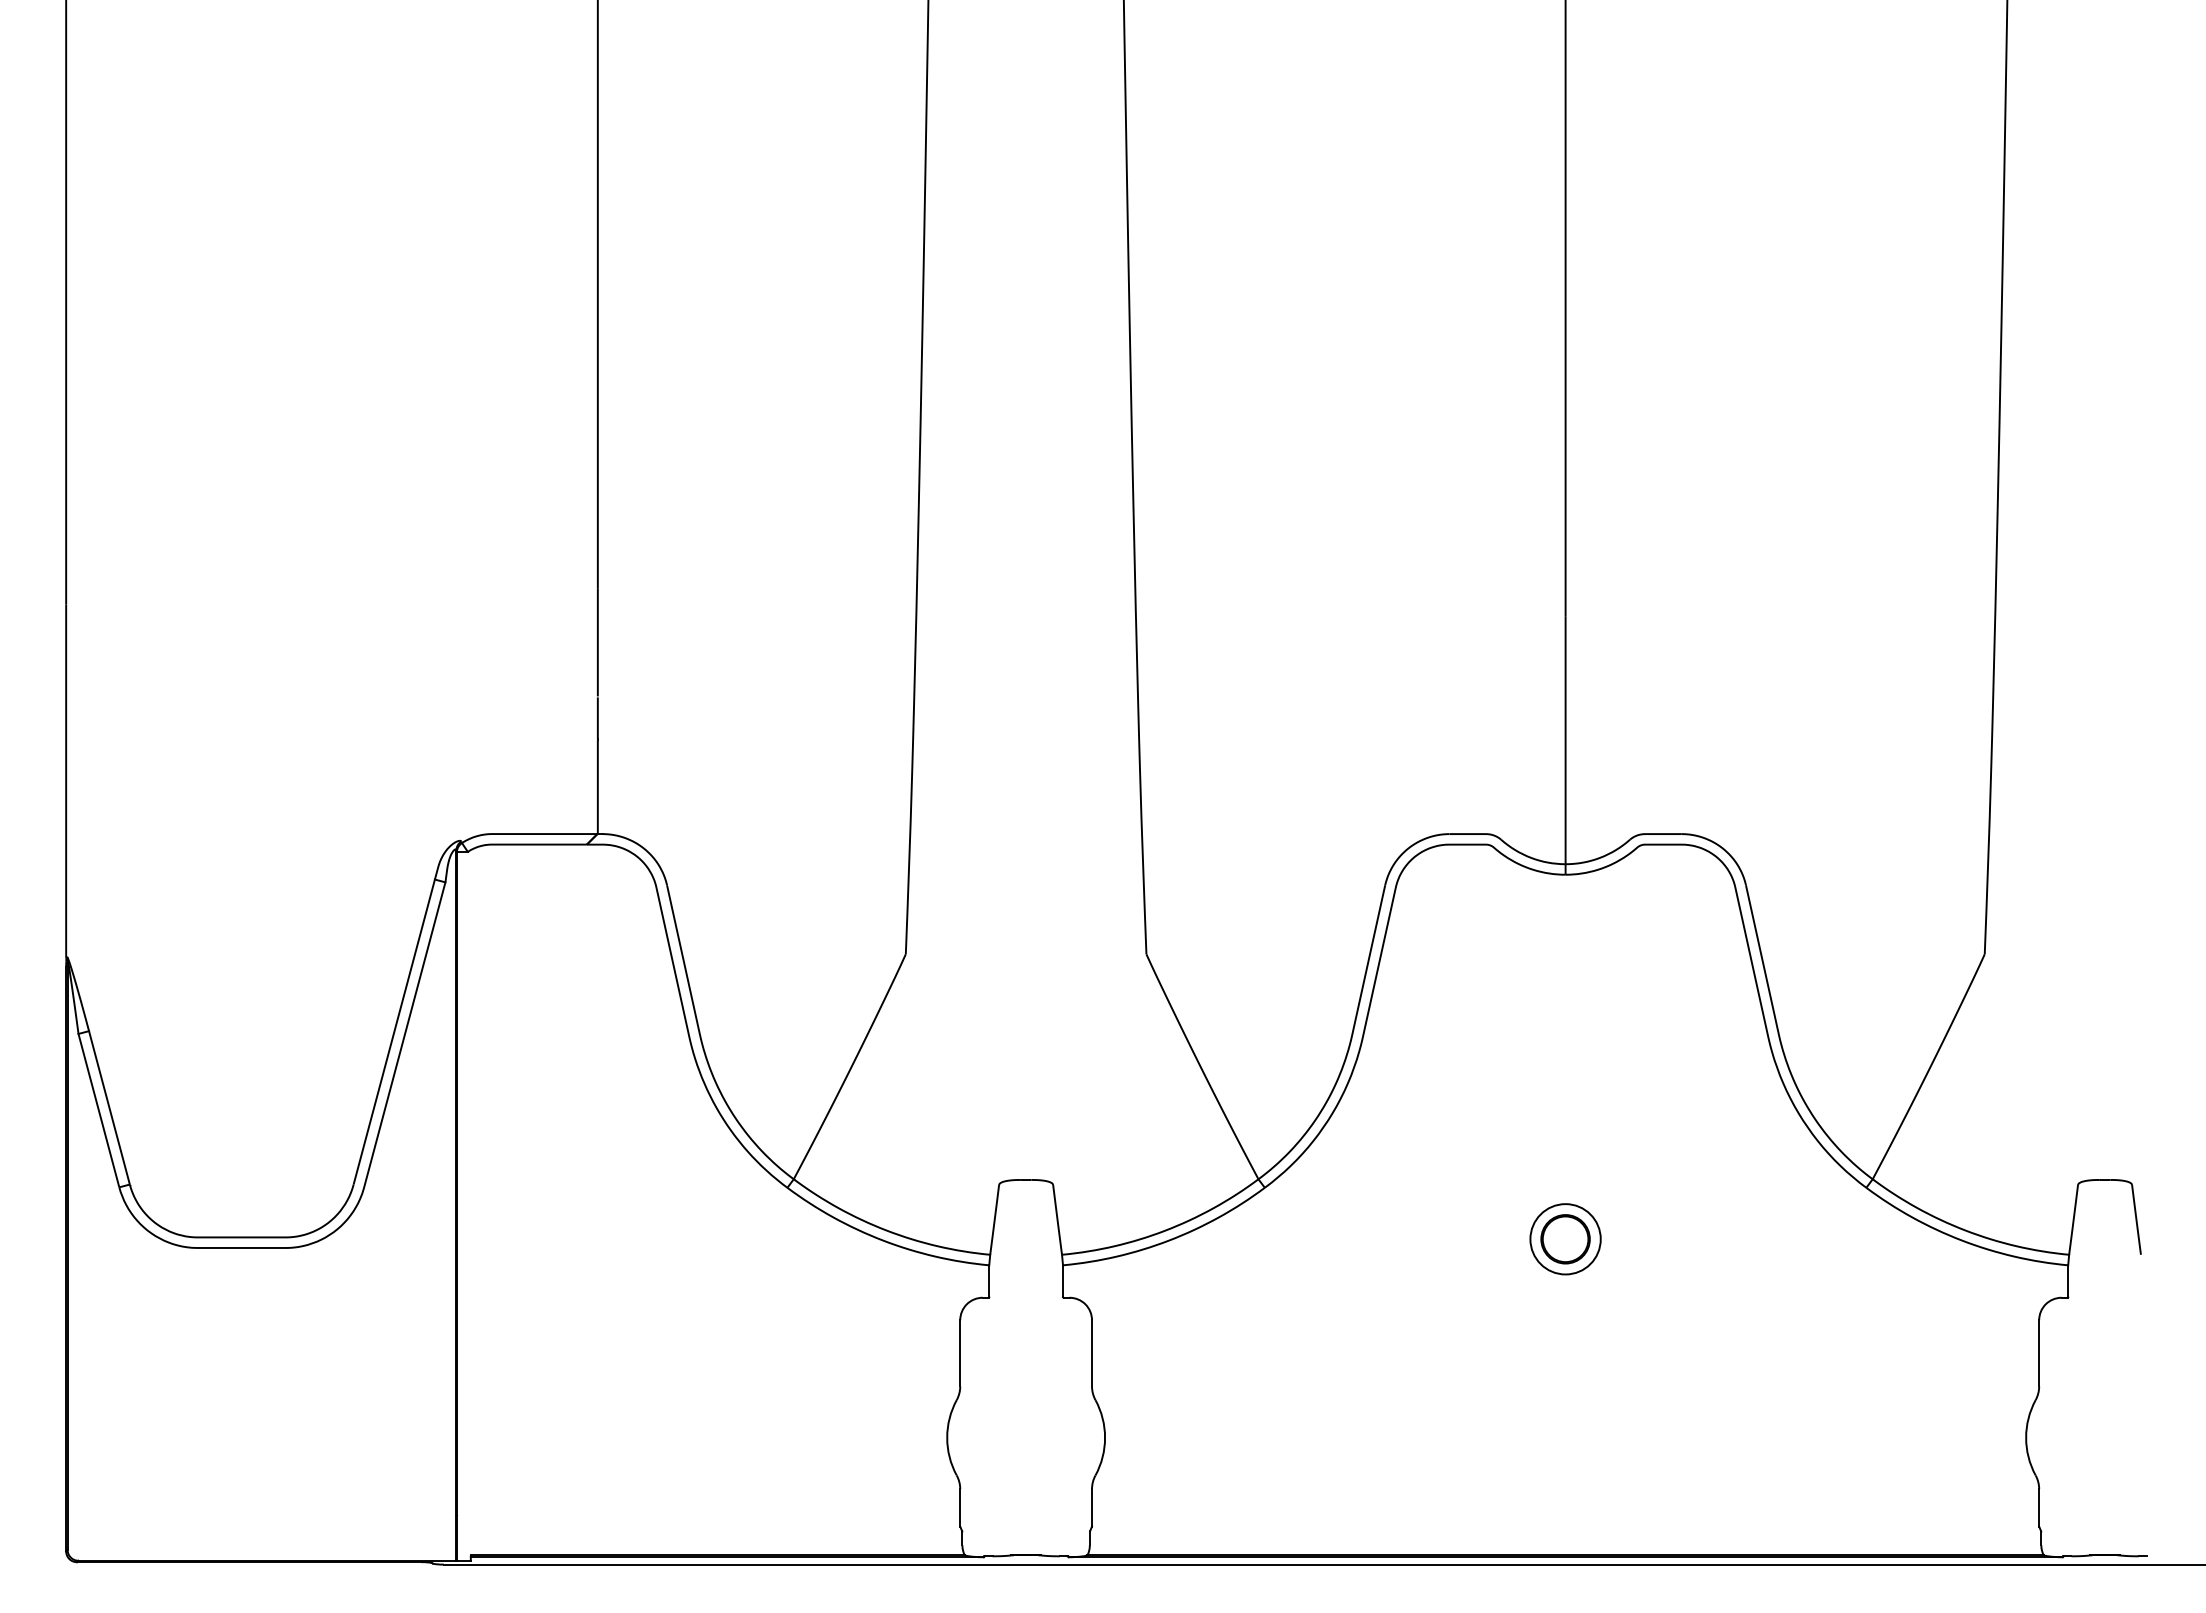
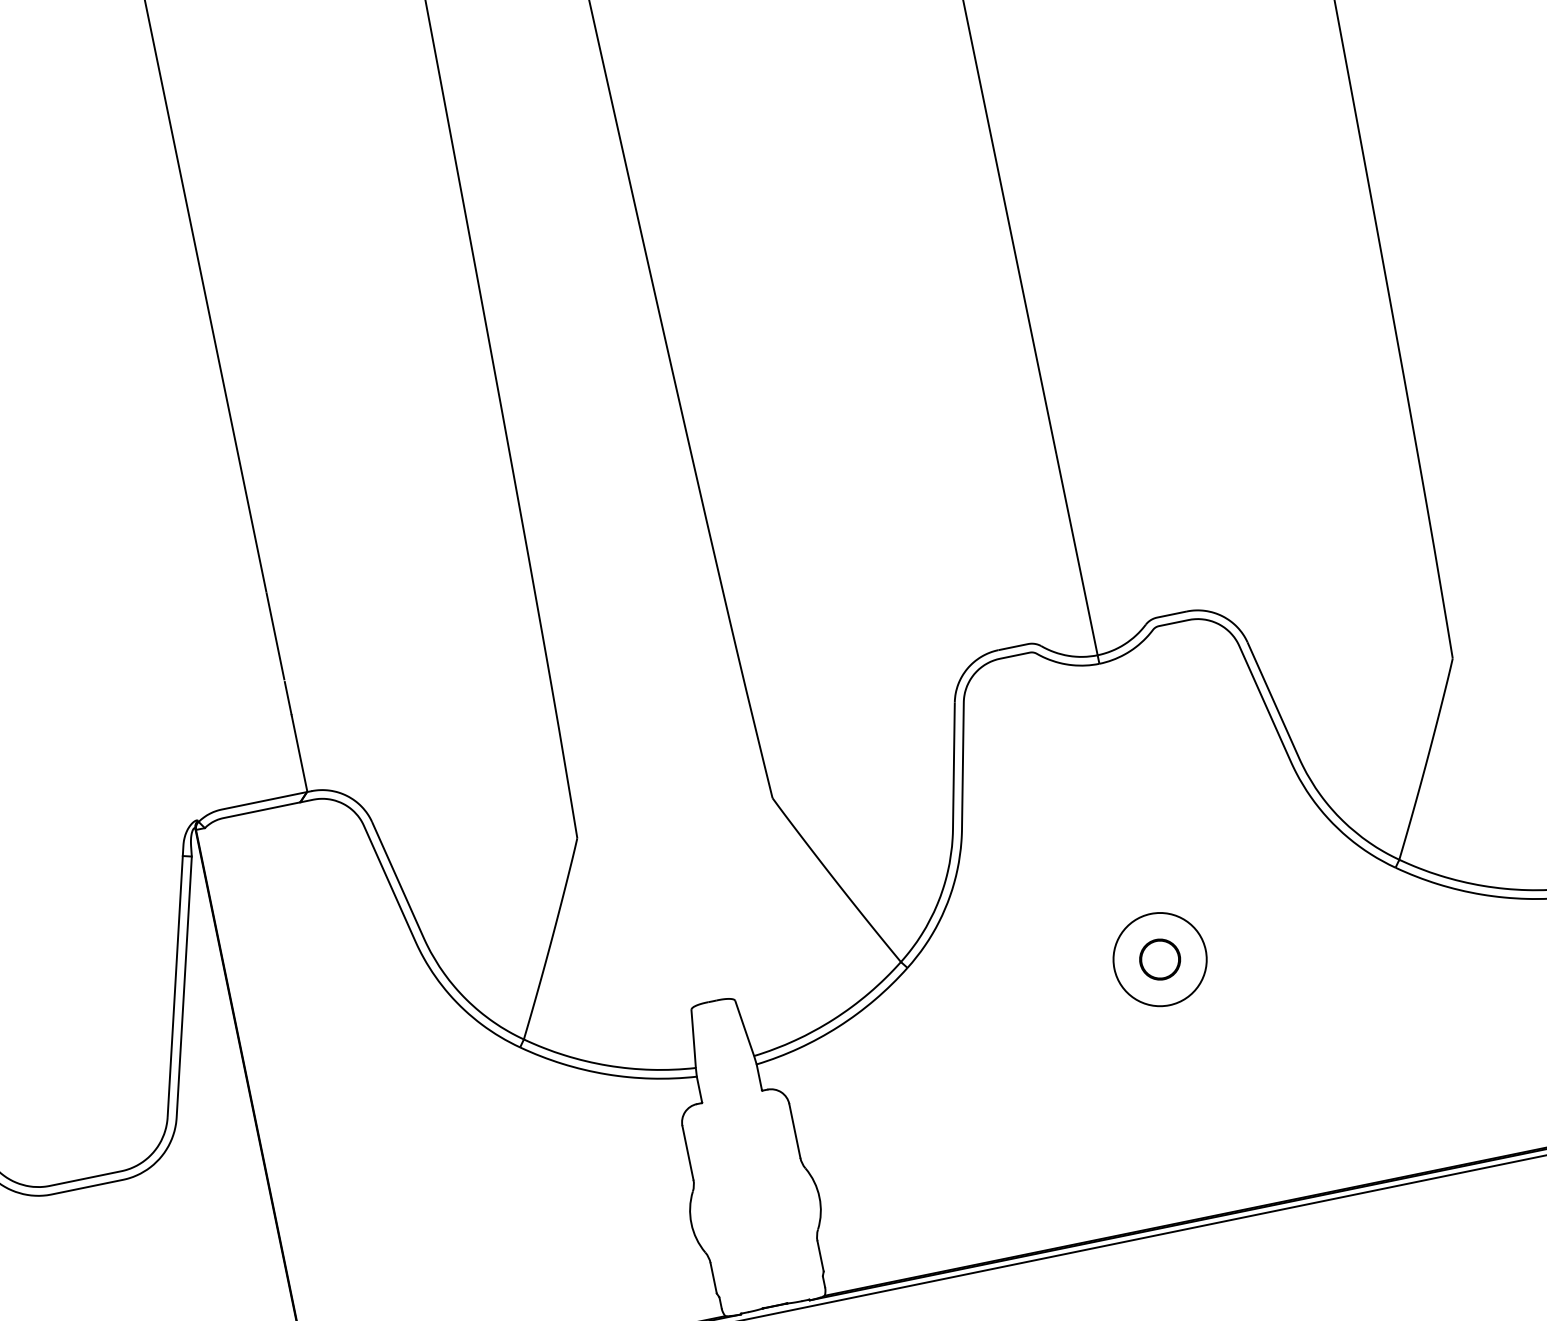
circle: (1565, 1239) -> (1160, 959), size x1.6

